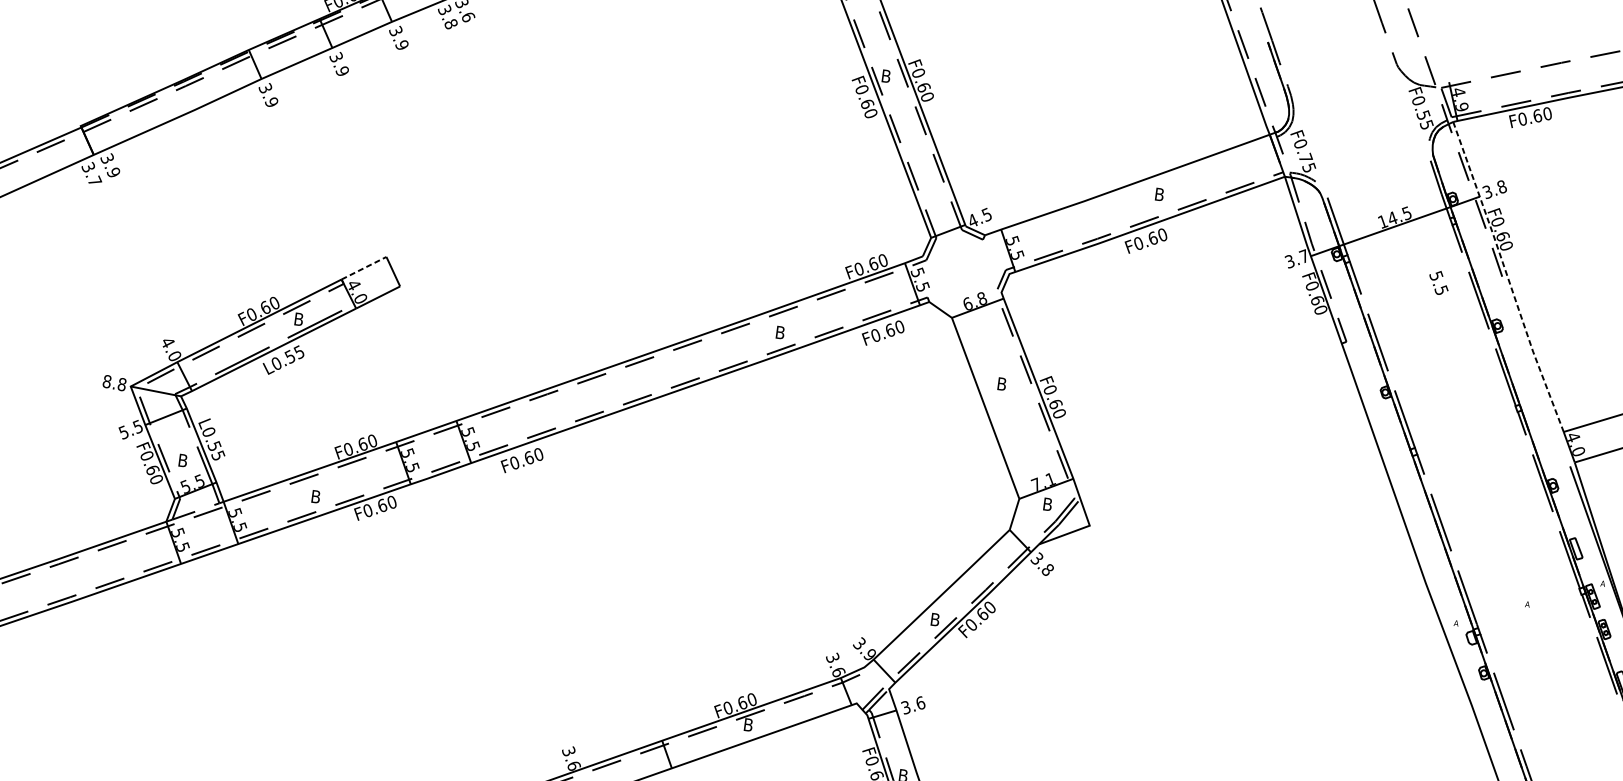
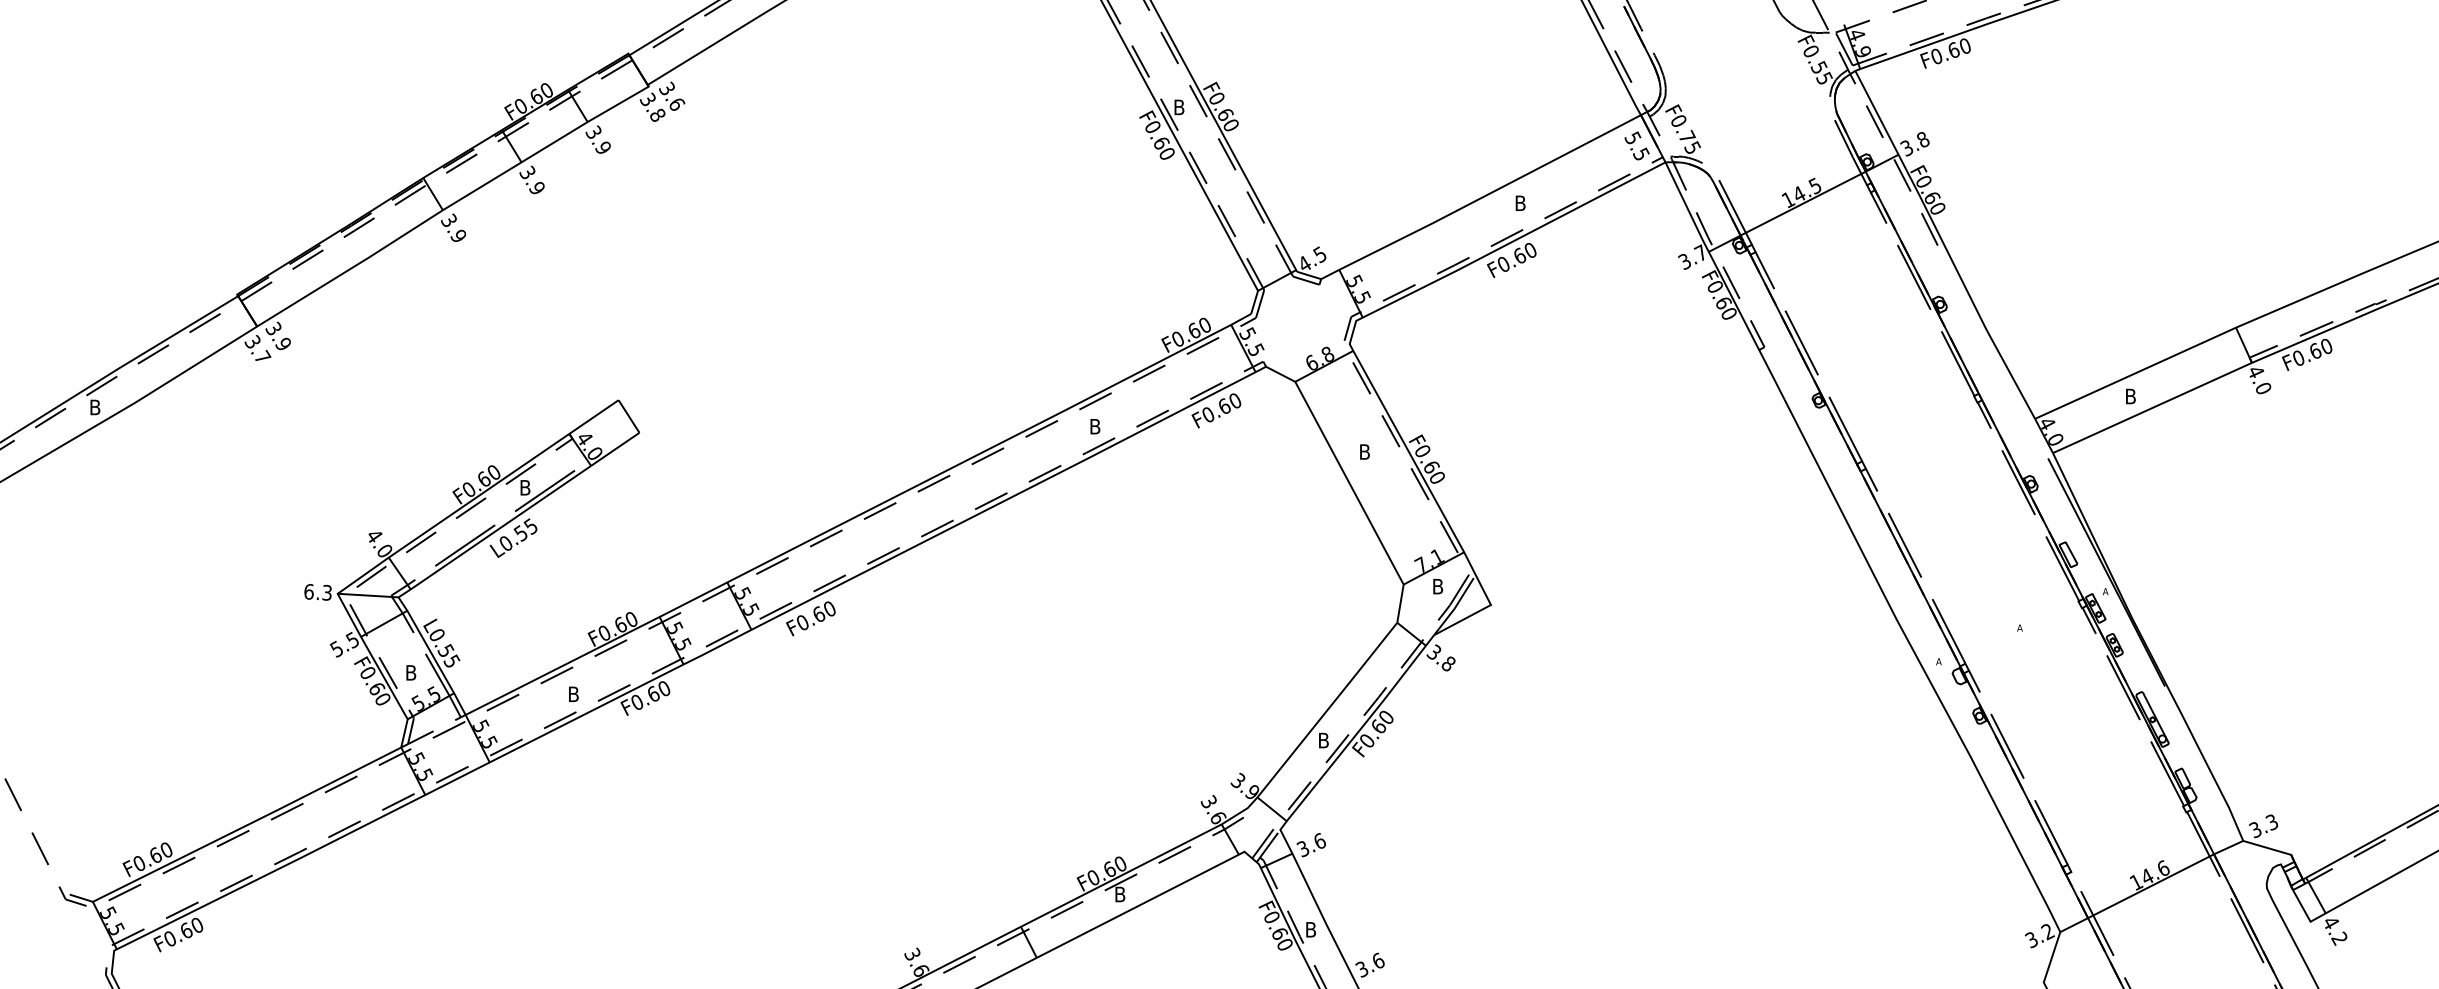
line: (363, 268) -> (593, 417), dashed -> solid
line: (1507, 277) -> (1944, 245), dashed -> solid
text: (1438, 282) -> (1636, 145), moved
text: (114, 382) -> (317, 591), 8.8 -> 6.3

